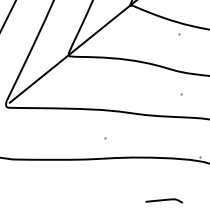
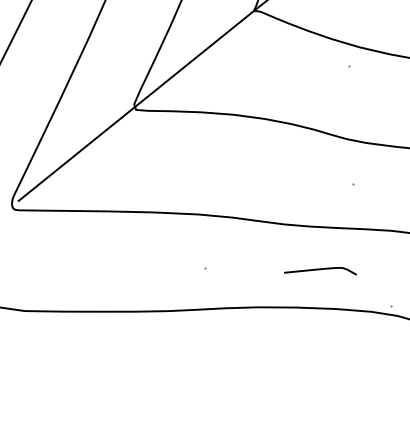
curve: (163, 200) -> (319, 270), moved

